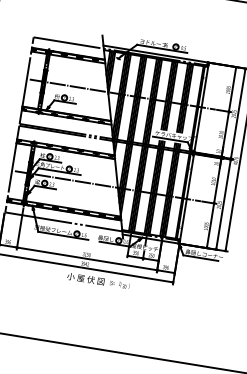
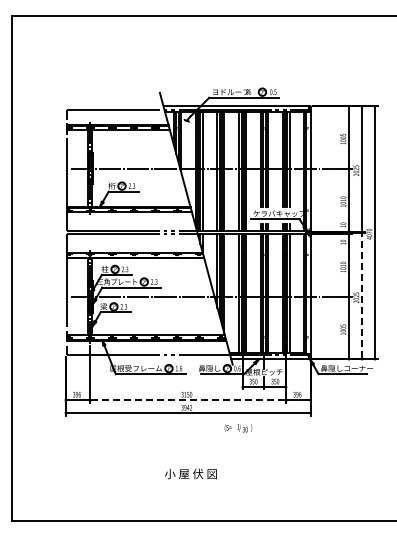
line: (223, 203) -> (361, 295), solid -> dashed
line: (87, 259) -> (188, 400), solid -> dashed
text: (85, 278) -> (190, 473), moved

